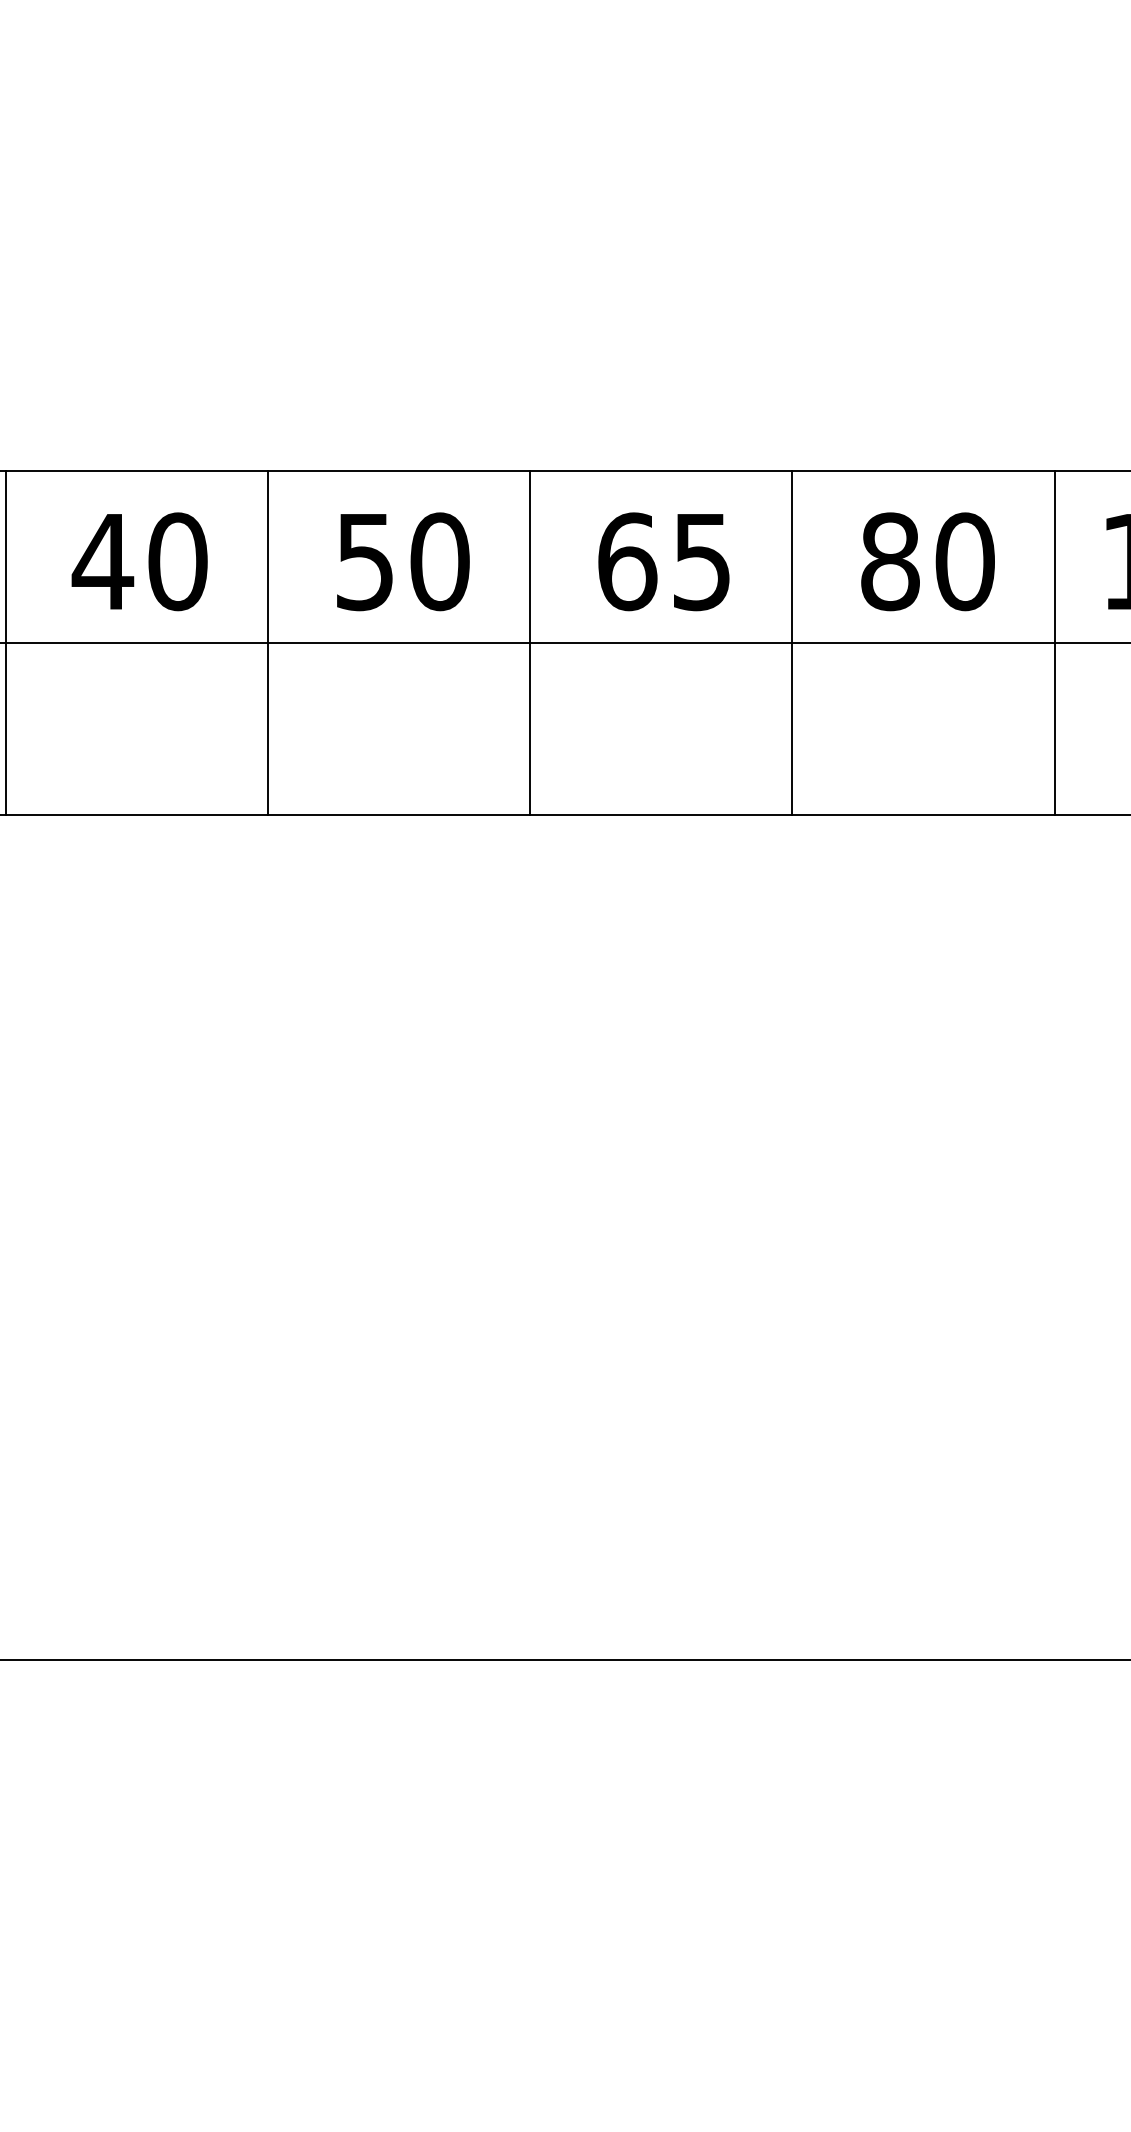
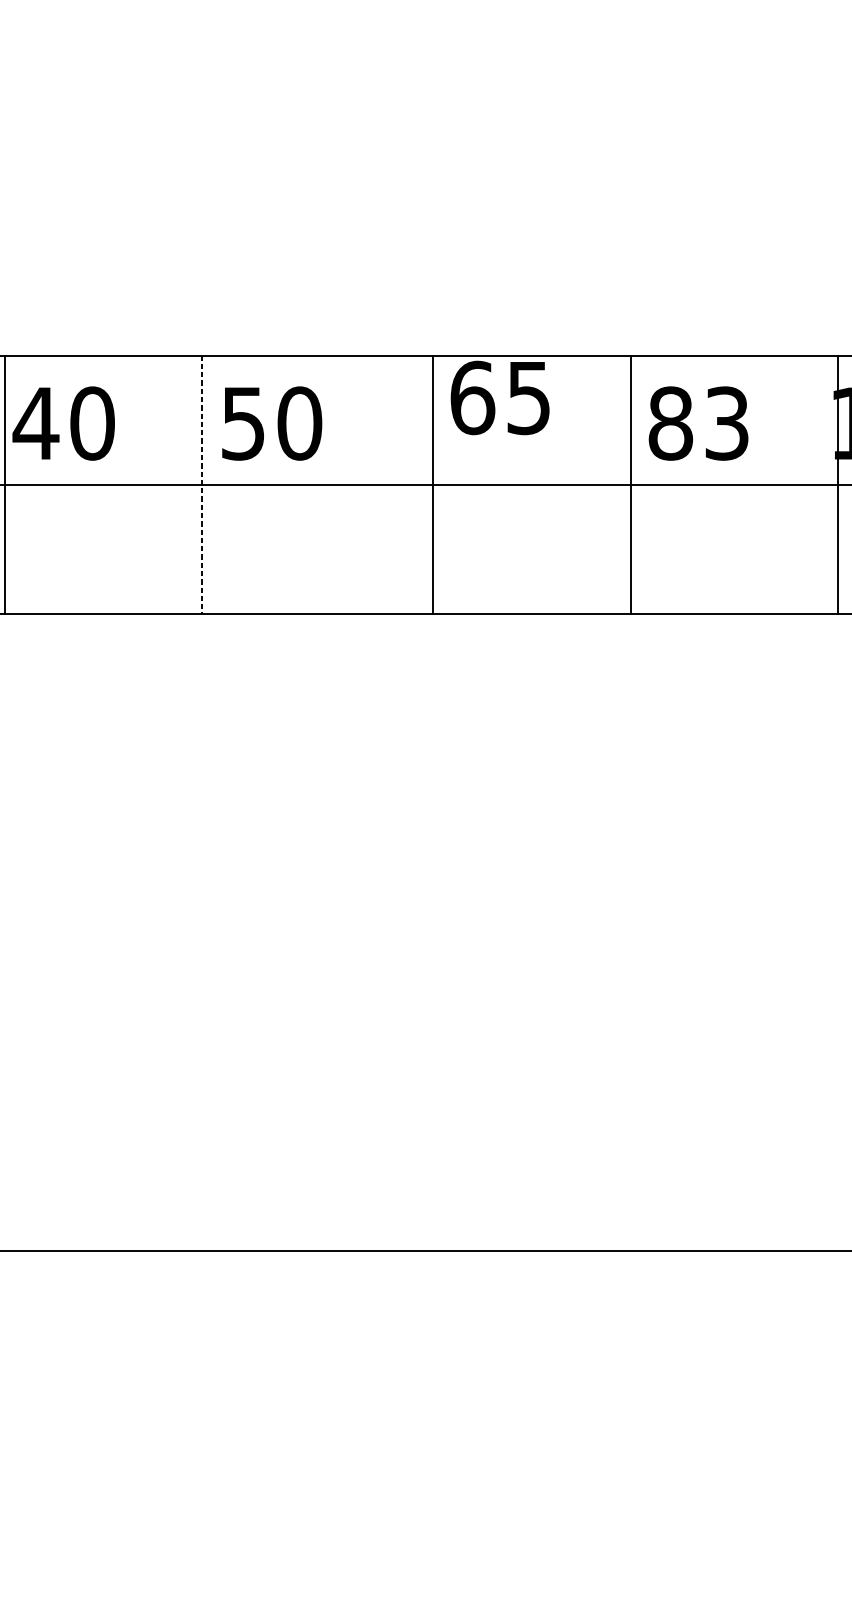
text: (139, 561) -> (63, 423), moved
text: (403, 561) -> (272, 423), moved
text: (663, 561) -> (499, 397), moved
text: (964, 561) -> (726, 423), 80 -> 83
line: (530, 642) -> (433, 484), moved
line: (792, 642) -> (630, 484), moved
line: (1054, 642) -> (838, 484), moved
line: (268, 643) -> (202, 485), solid -> dashed

